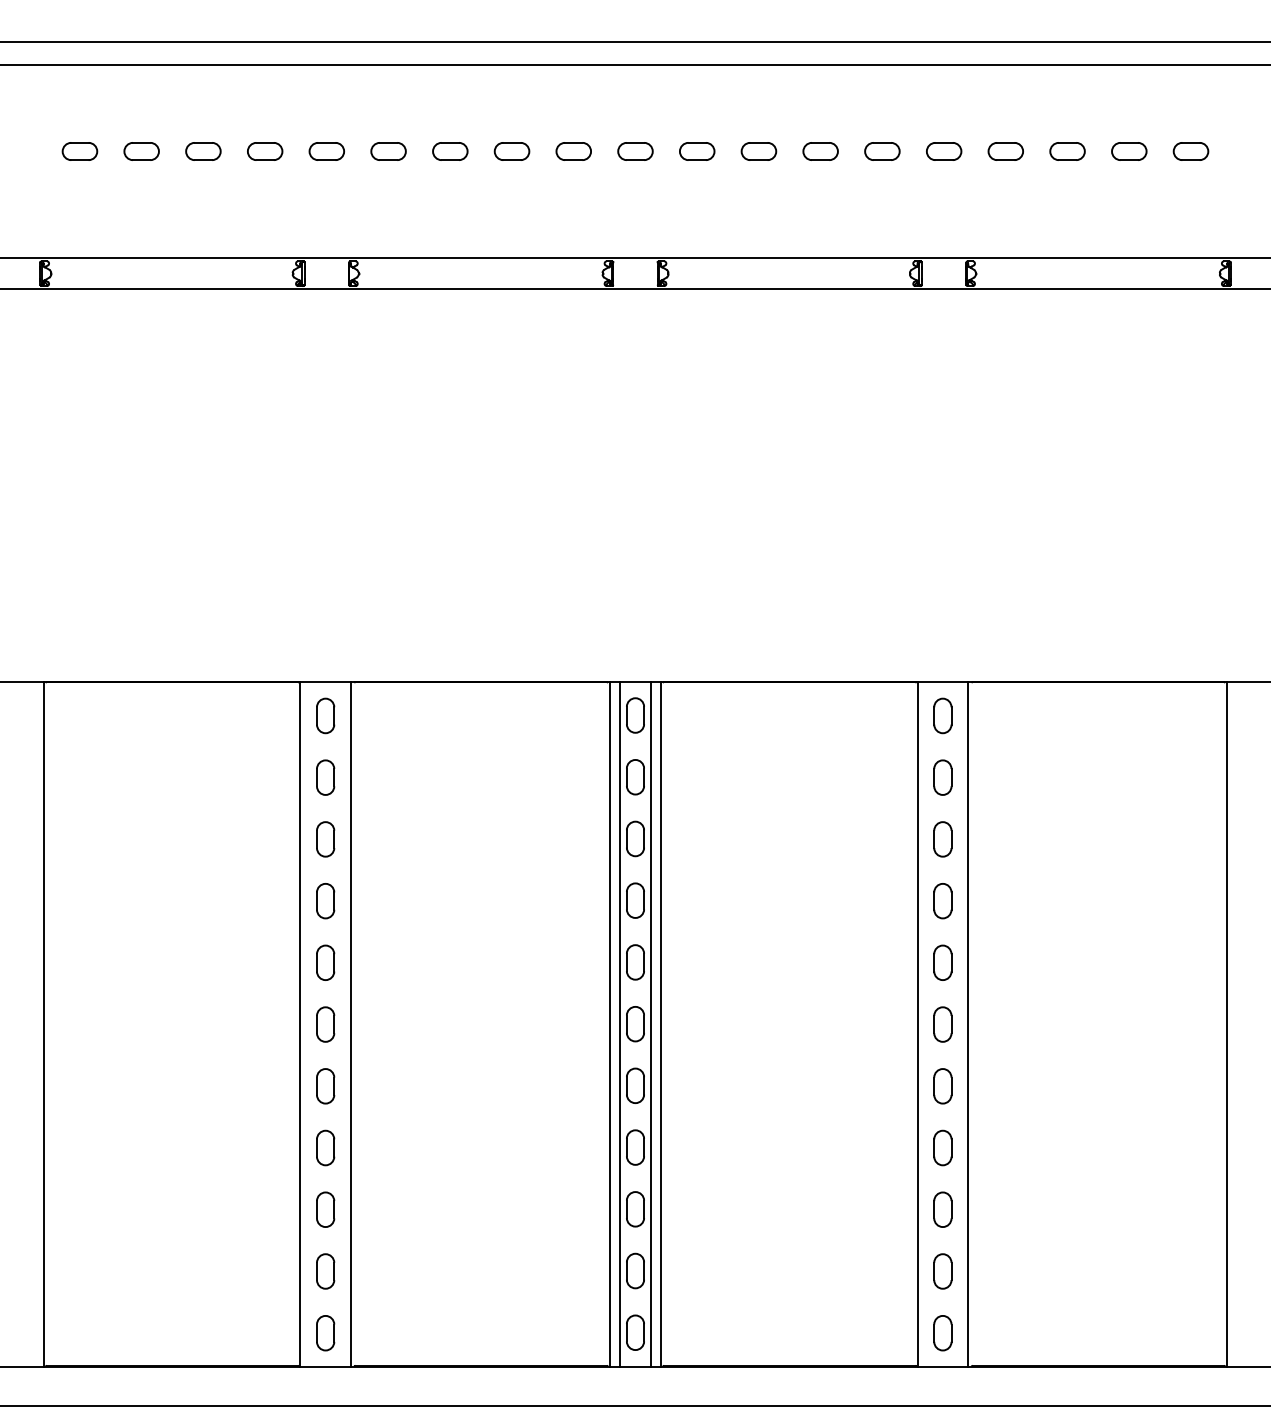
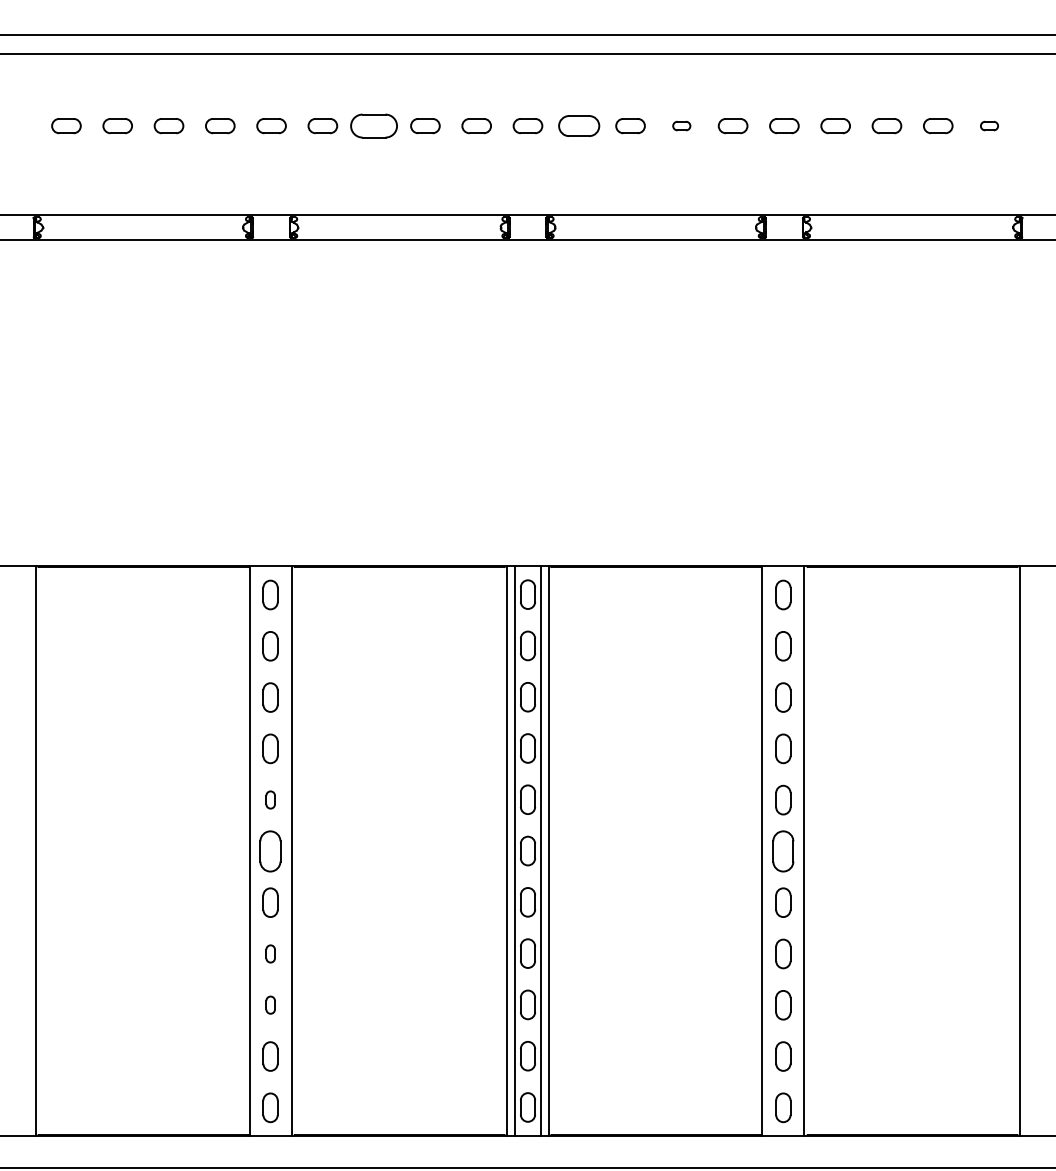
part: (450, 151) -> (374, 126), size x1.6
part: (697, 151) -> (579, 126), size x1.4
part: (820, 151) -> (681, 126), size x0.6
part: (1190, 151) -> (989, 126), size x0.6
part: (325, 962) -> (270, 799), size x0.6
part: (325, 1024) -> (270, 851), size x1.4
part: (942, 1024) -> (783, 851), size x1.4
part: (325, 1147) -> (270, 953), size x0.6
part: (325, 1209) -> (270, 1005), size x0.6

